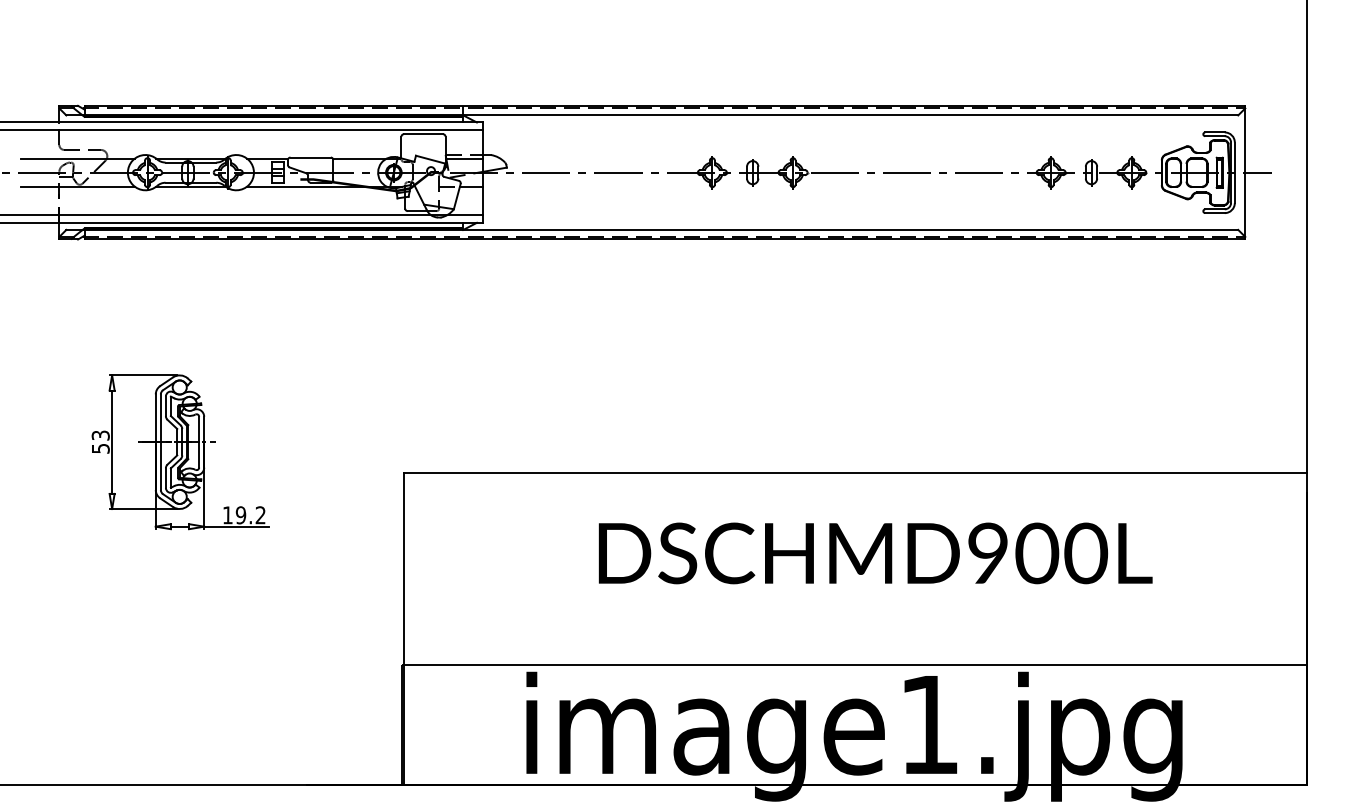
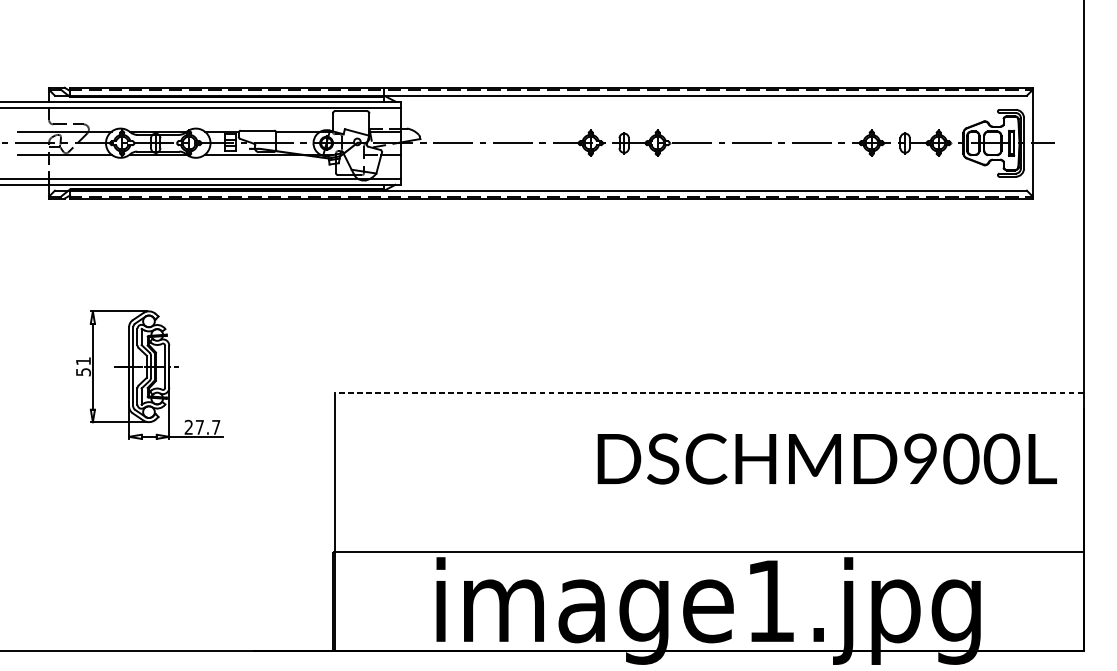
text: (100, 435) -> (83, 361), 53 -> 51
line: (854, 473) -> (708, 392), solid -> dashed
text: (243, 515) -> (201, 427), 19.2 -> 27.7
text: (875, 553) -> (827, 459), moved

